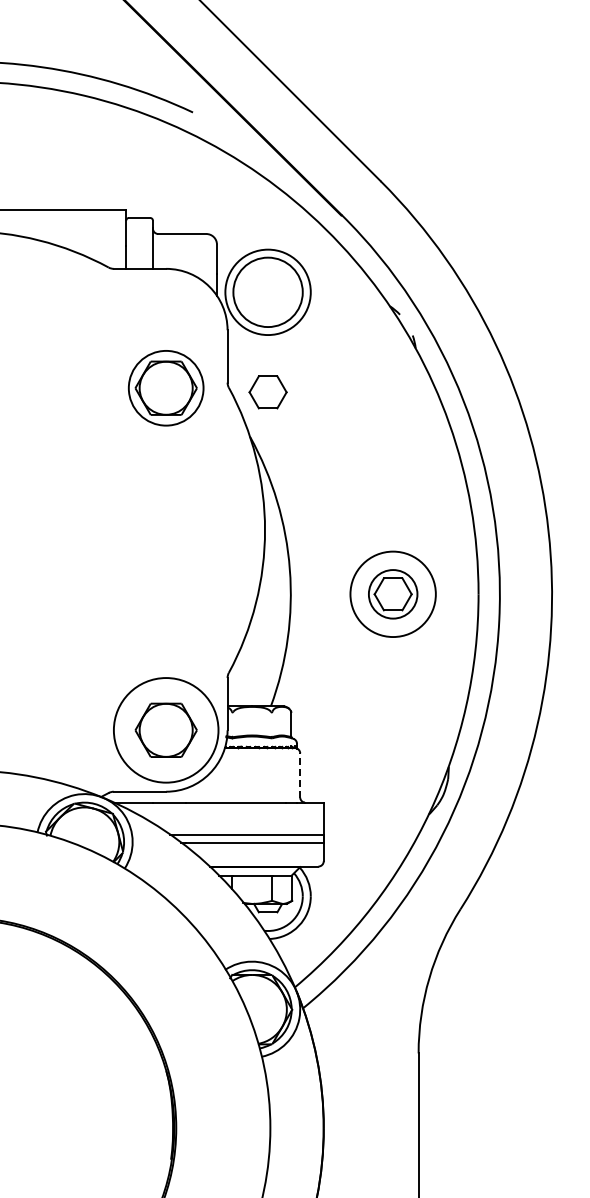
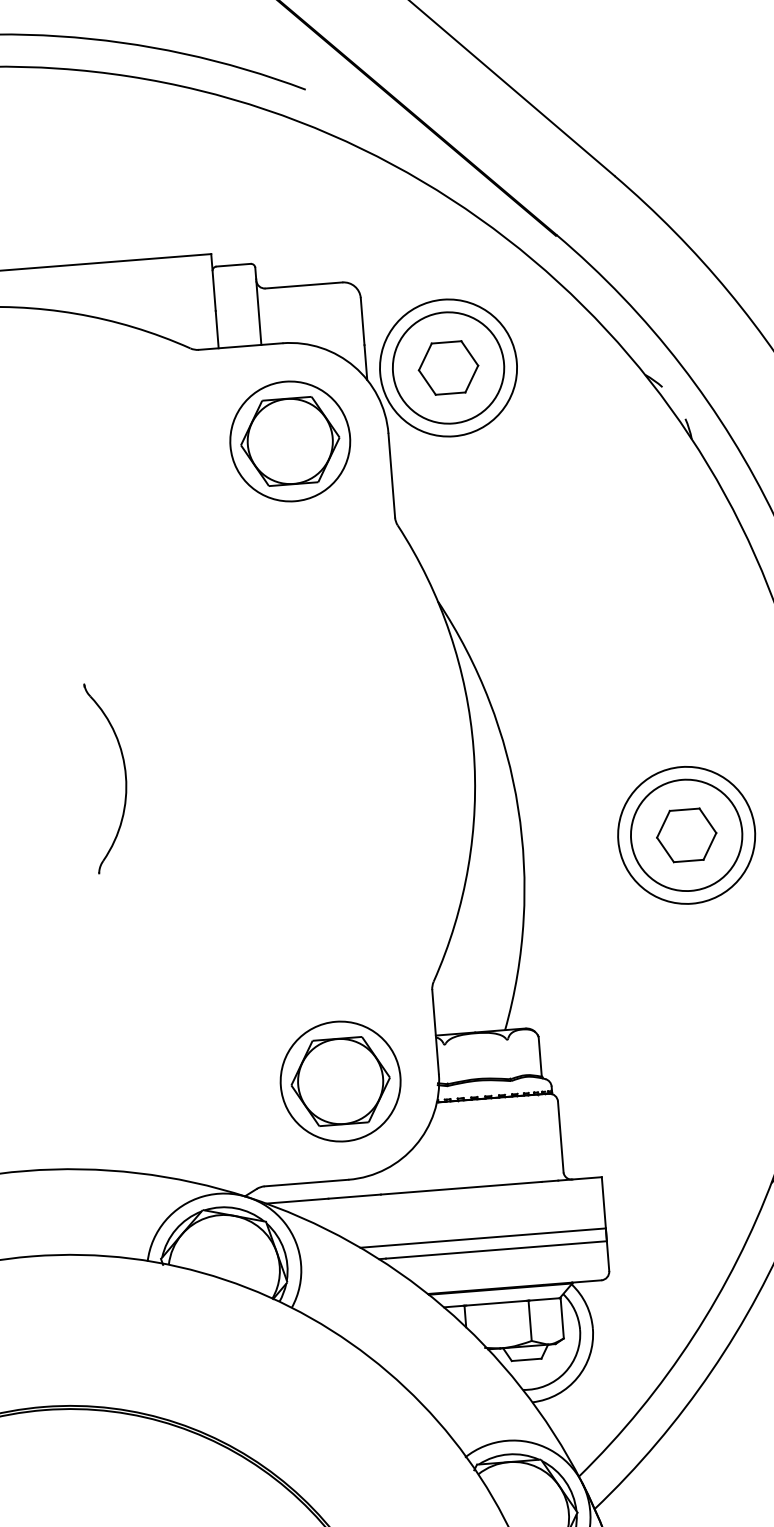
part: (165, 388) -> (289, 441), moved
part: (267, 392) -> (447, 368), moved
part: (46, 529) -> (123, 775), added
circle: (392, 594) -> (685, 835), size x1.43
circle: (165, 729) -> (339, 1080), size x0.71
line: (300, 775) -> (561, 1136), dashed -> solid

